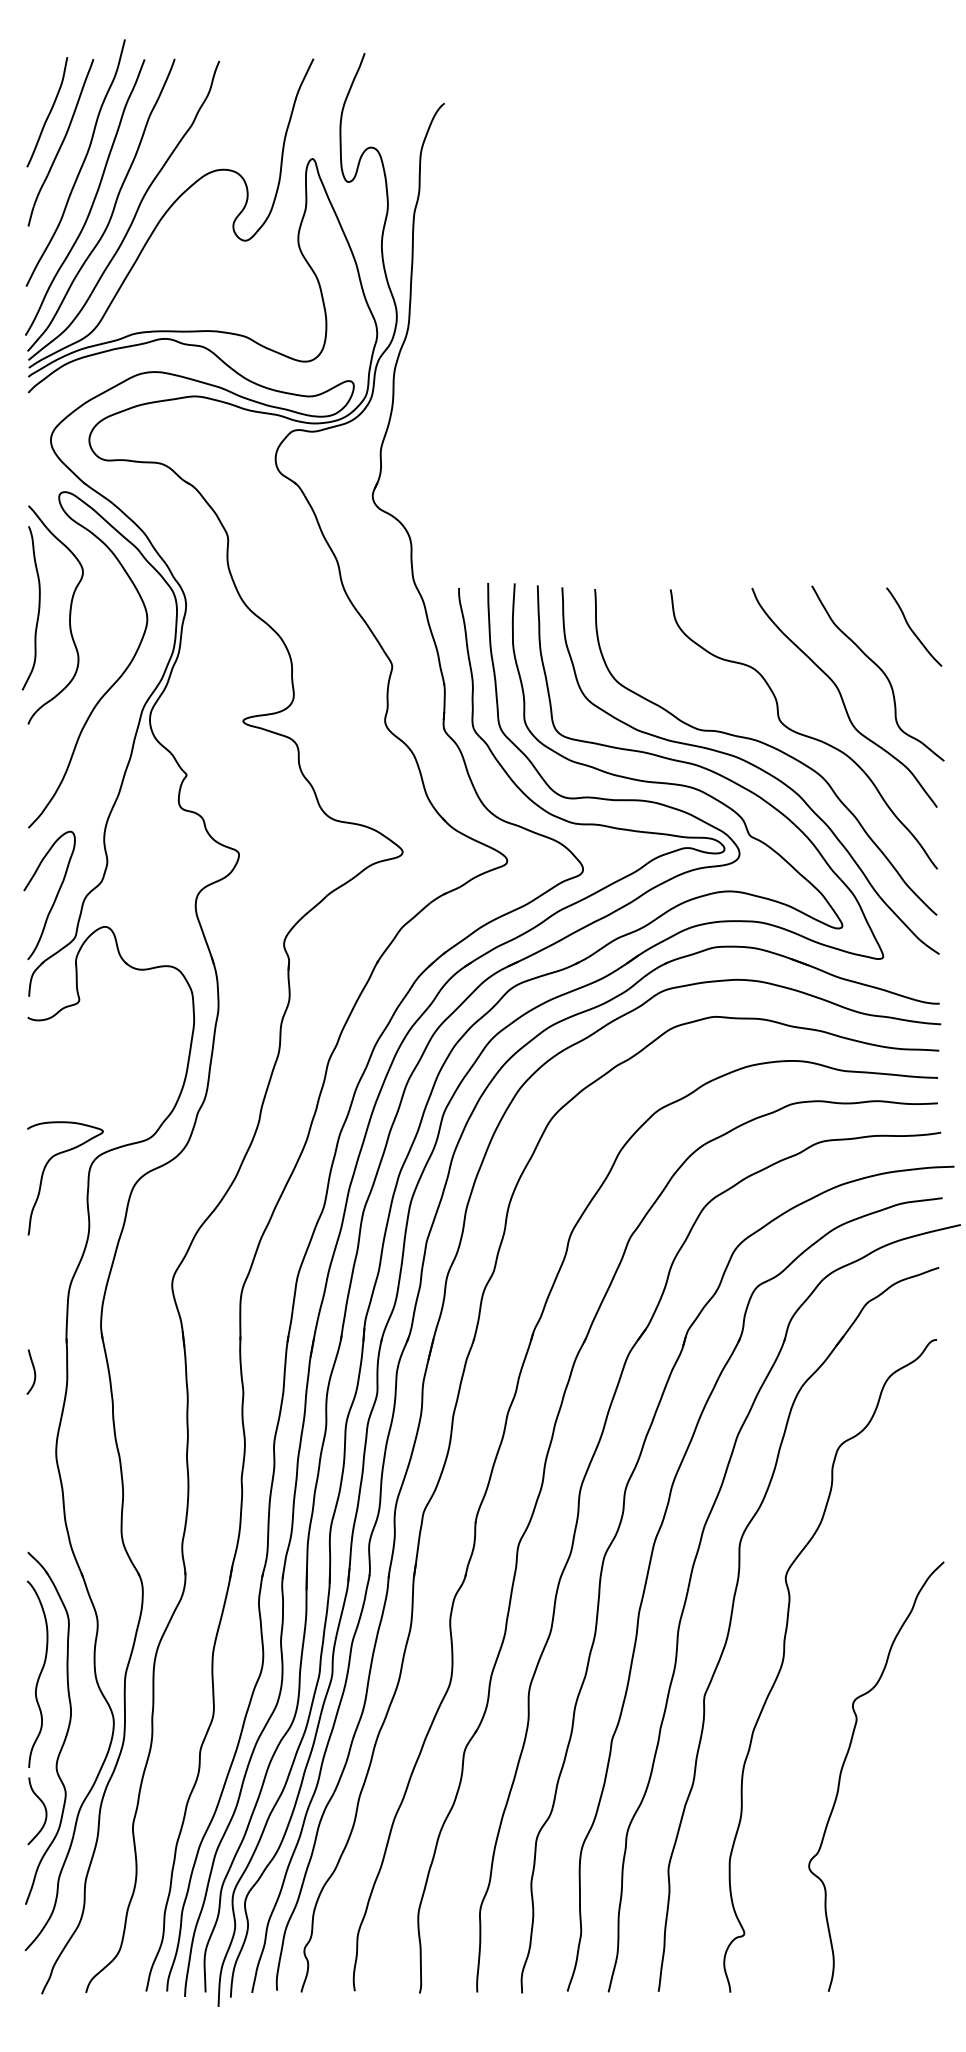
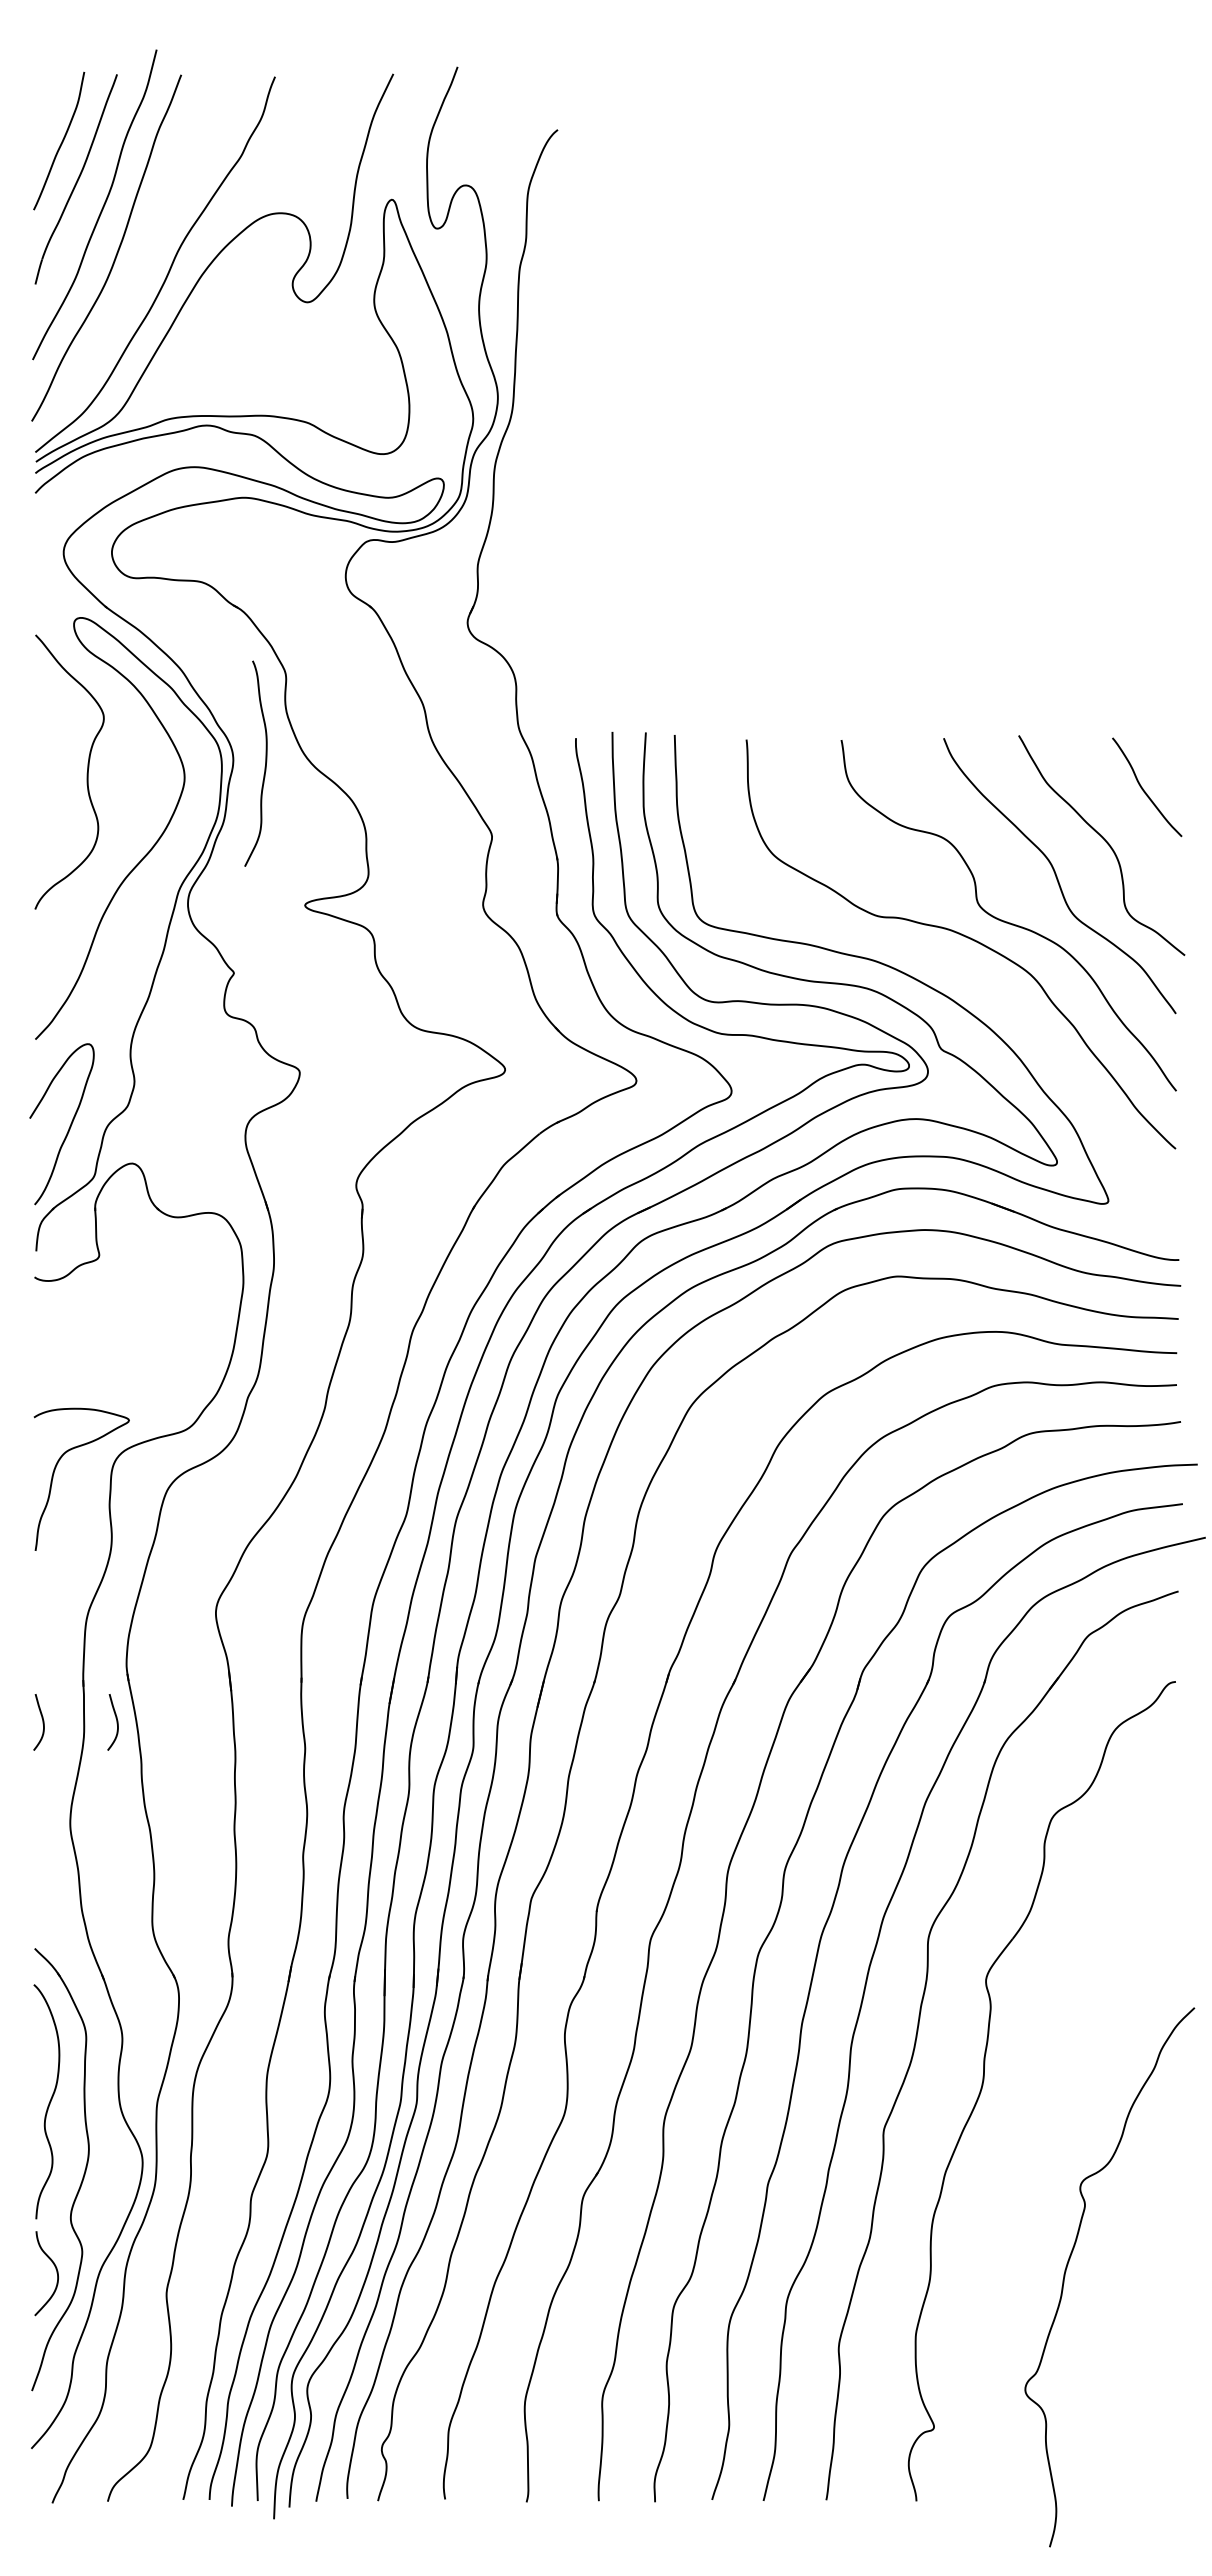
curve: (112, 208) -> (141, 262), removed
curve: (38, 610) -> (264, 766), moved
curve: (752, 765) -> (944, 961), removed
curve: (93, 1372) -> (116, 1722), added
curve: (845, 1762) -> (1070, 2259), moved

